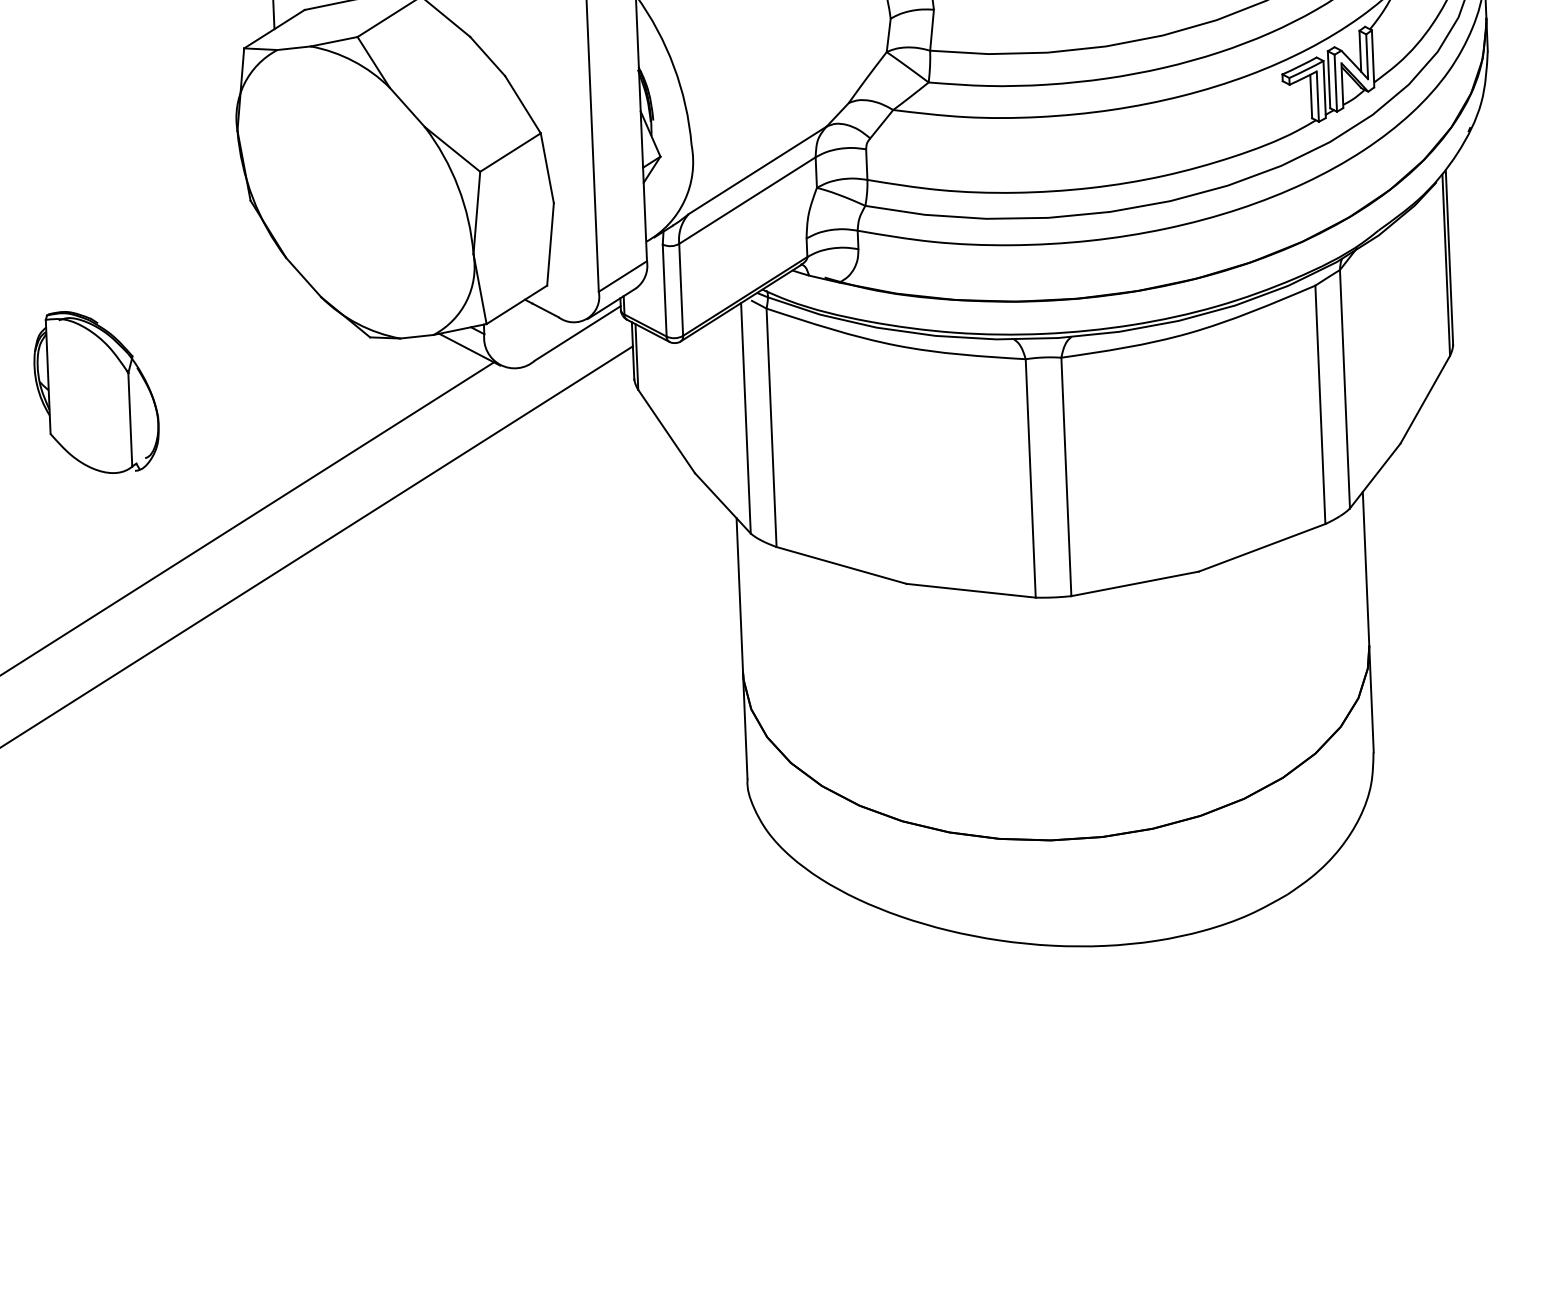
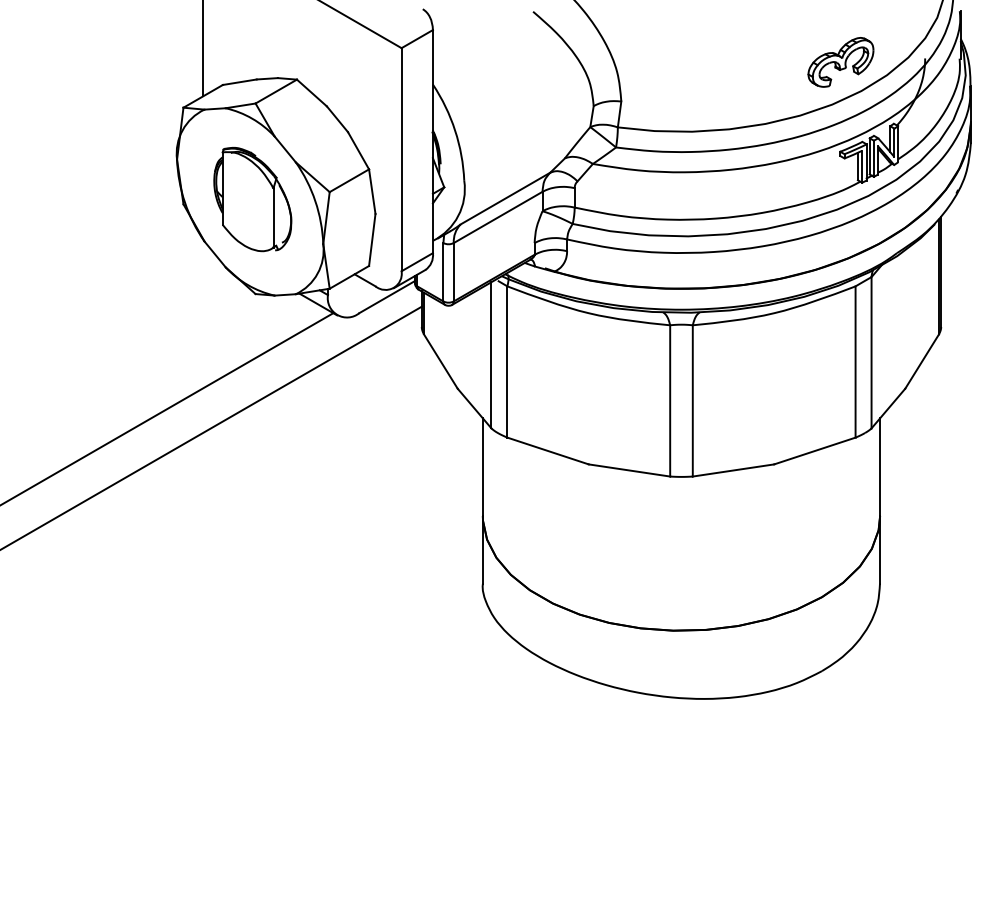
part: (95, 392) -> (252, 199), moved

